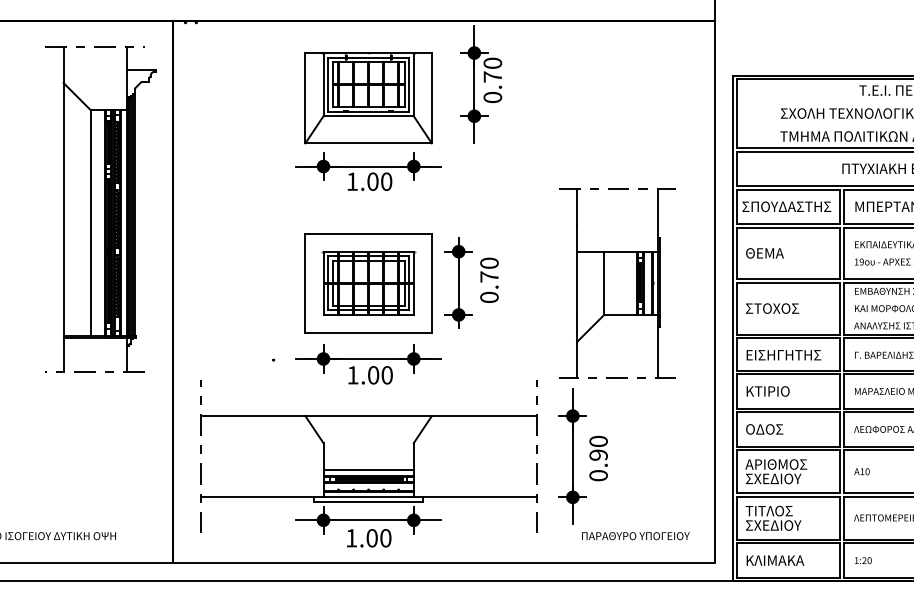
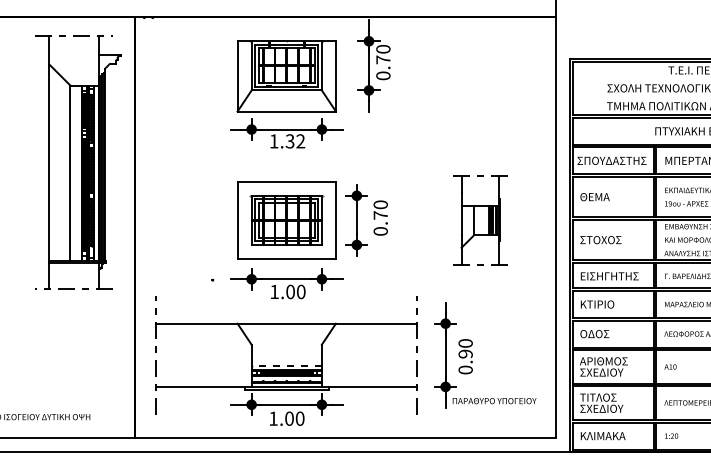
text: (379, 181) -> (295, 141), 1.00 -> 1.32
part: (617, 283) -> (480, 220), size x0.6
line: (368, 469) -> (286, 365), solid -> dashed
text: (635, 536) -> (494, 401), moved

